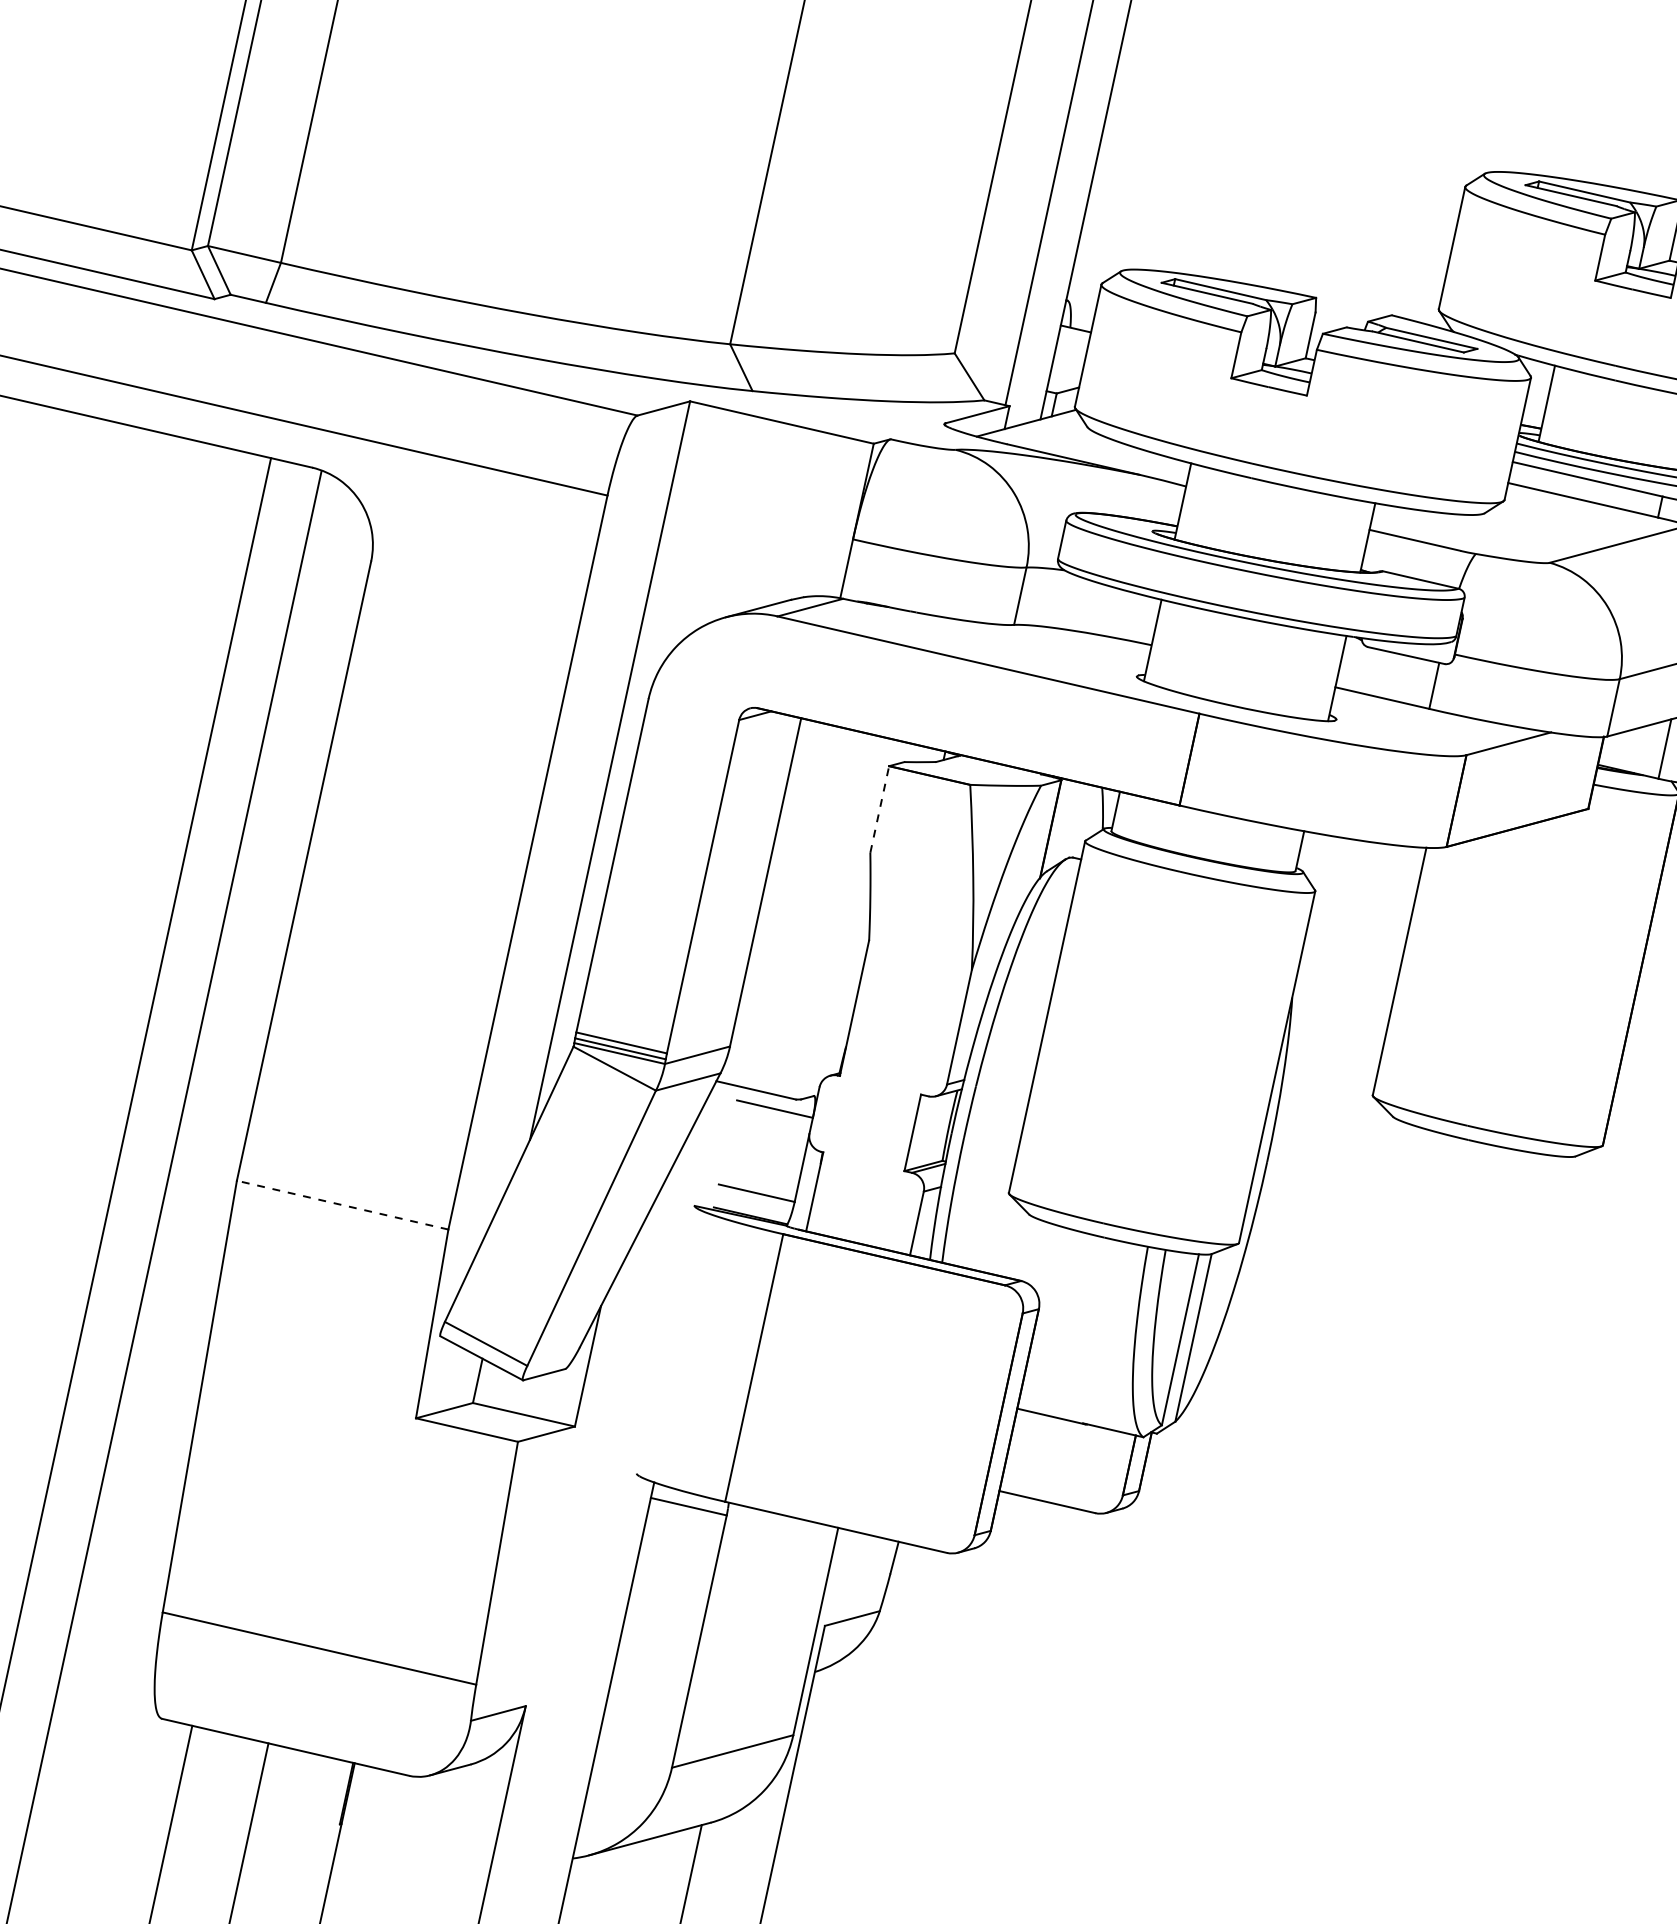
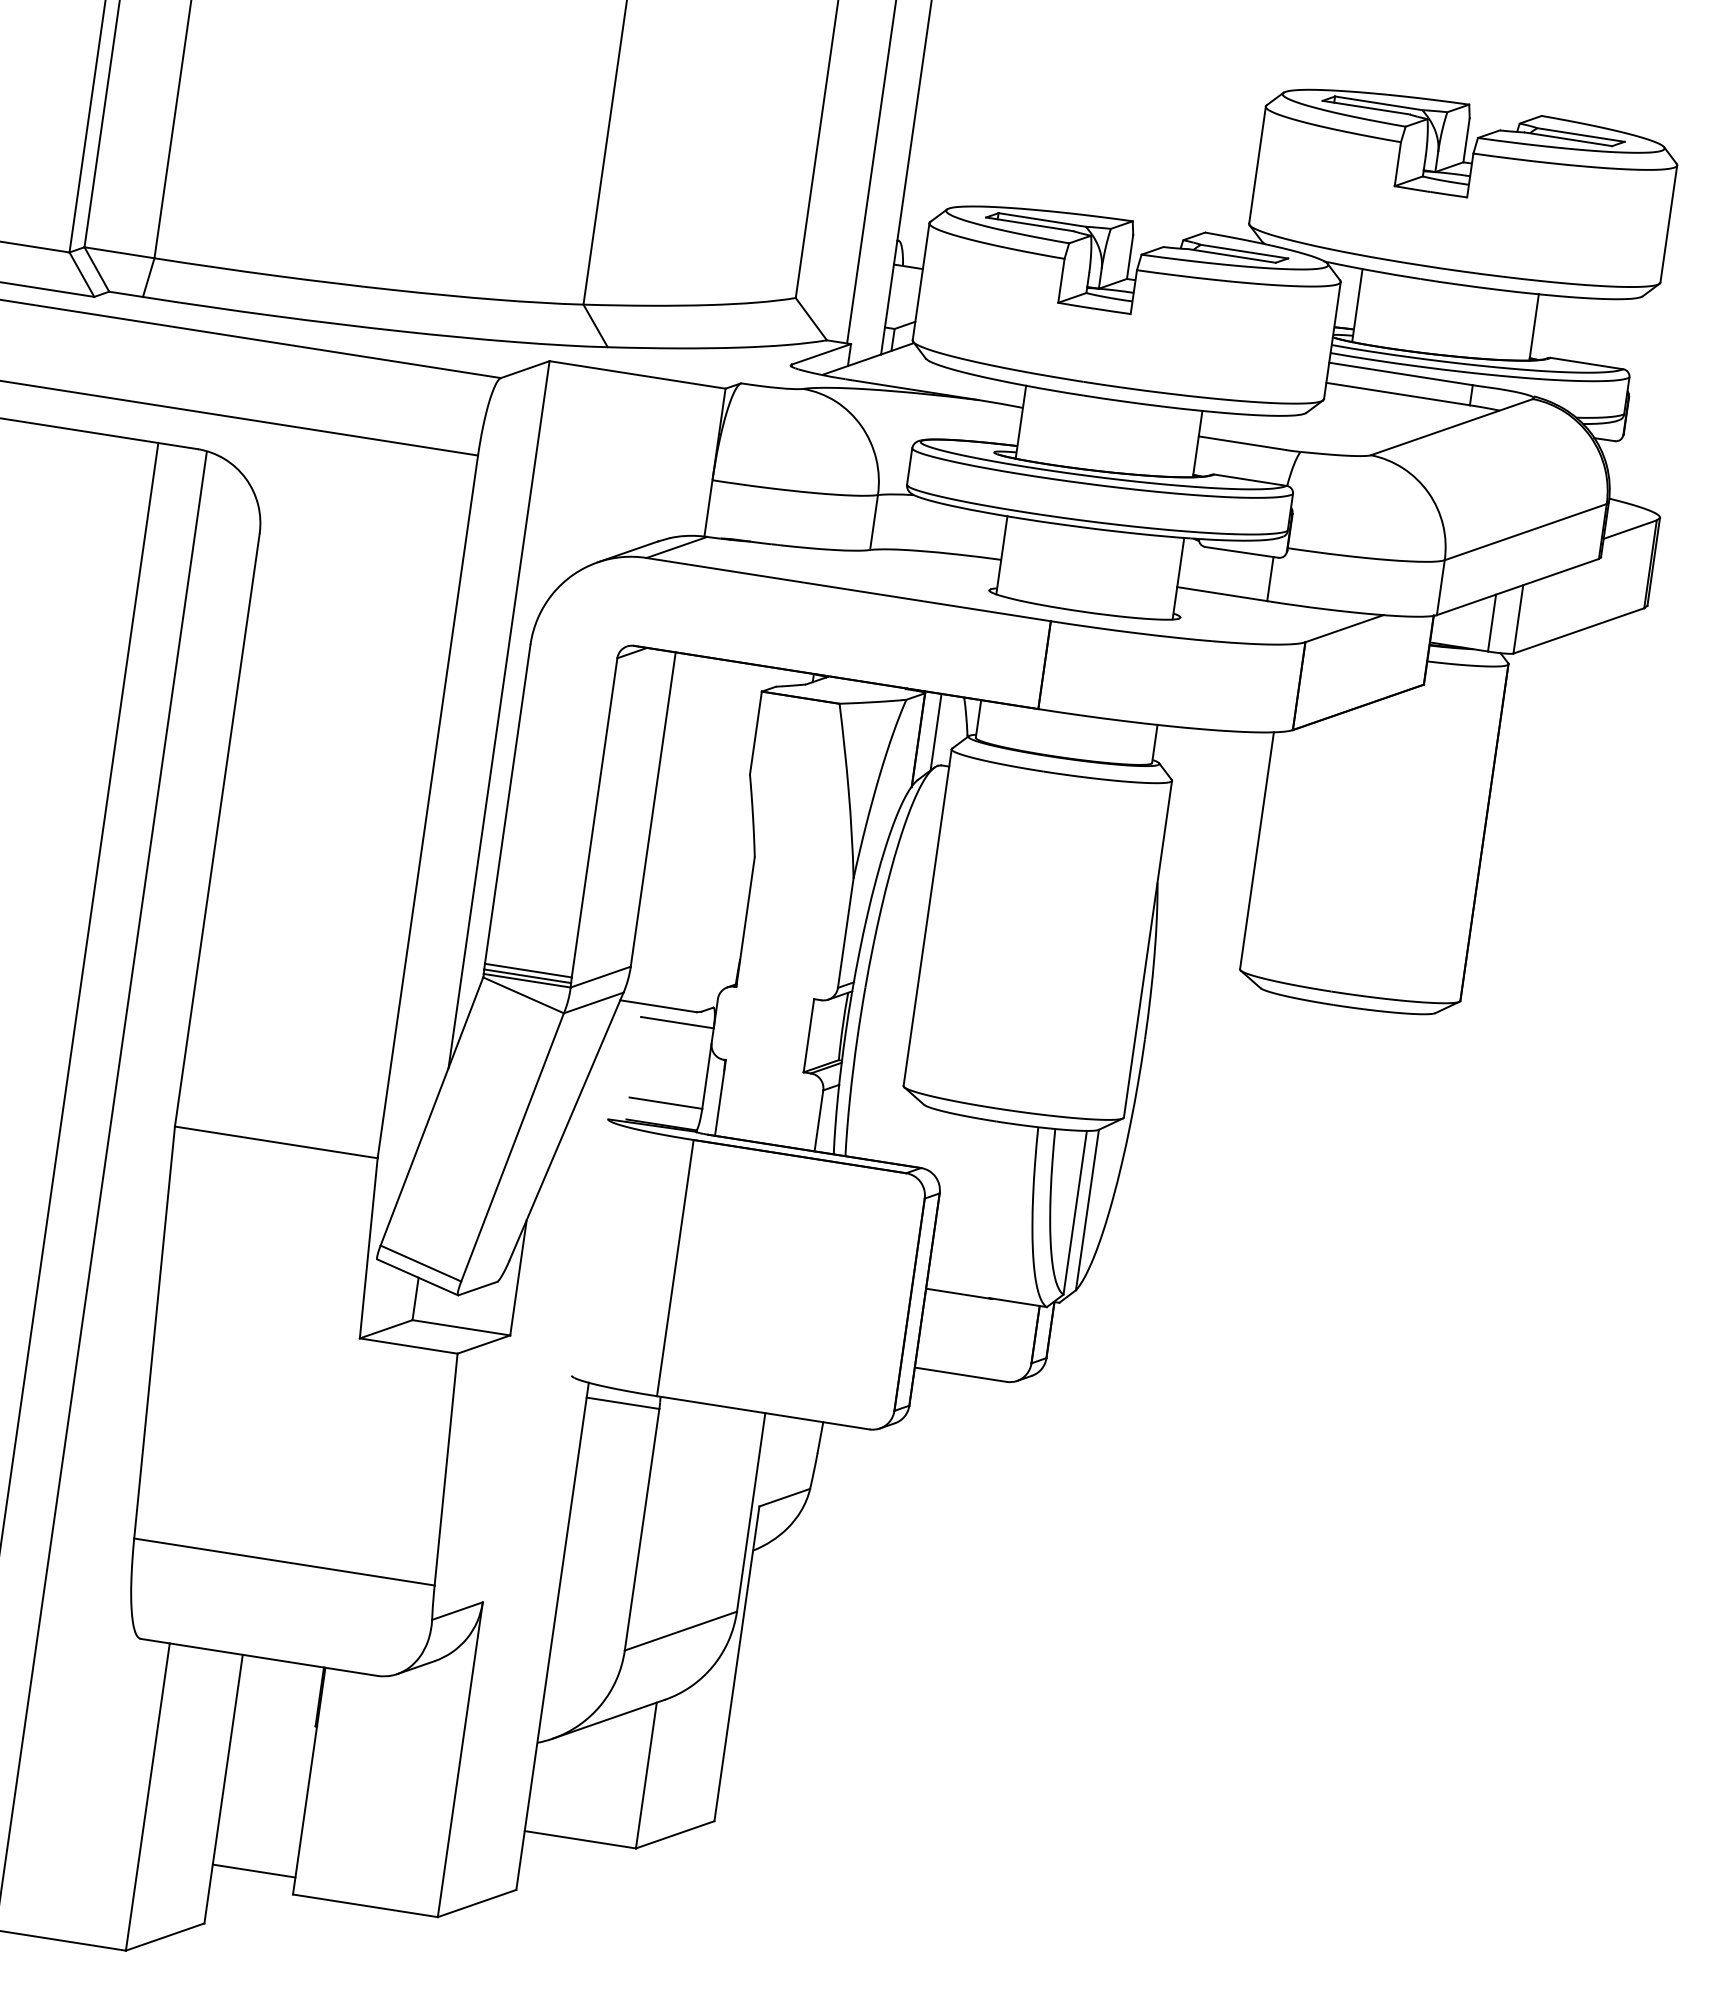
line: (879, 809) -> (755, 733), dashed -> solid
line: (1069, 821) -> (935, 731), added
line: (342, 1205) -> (276, 1142), dashed -> solid

